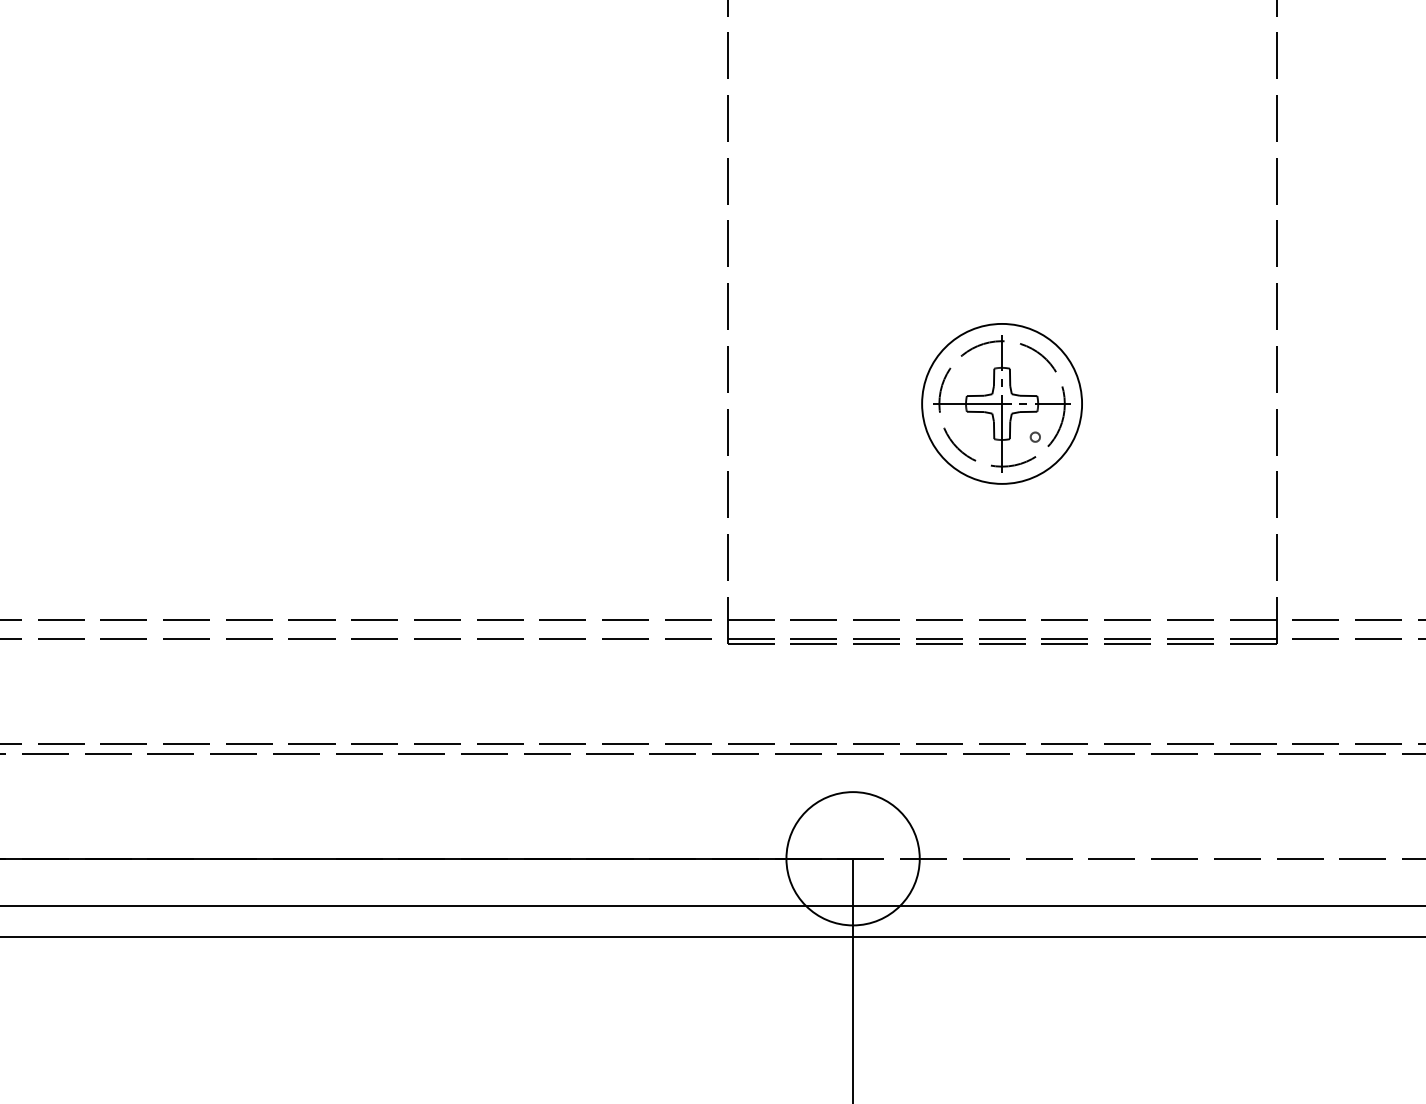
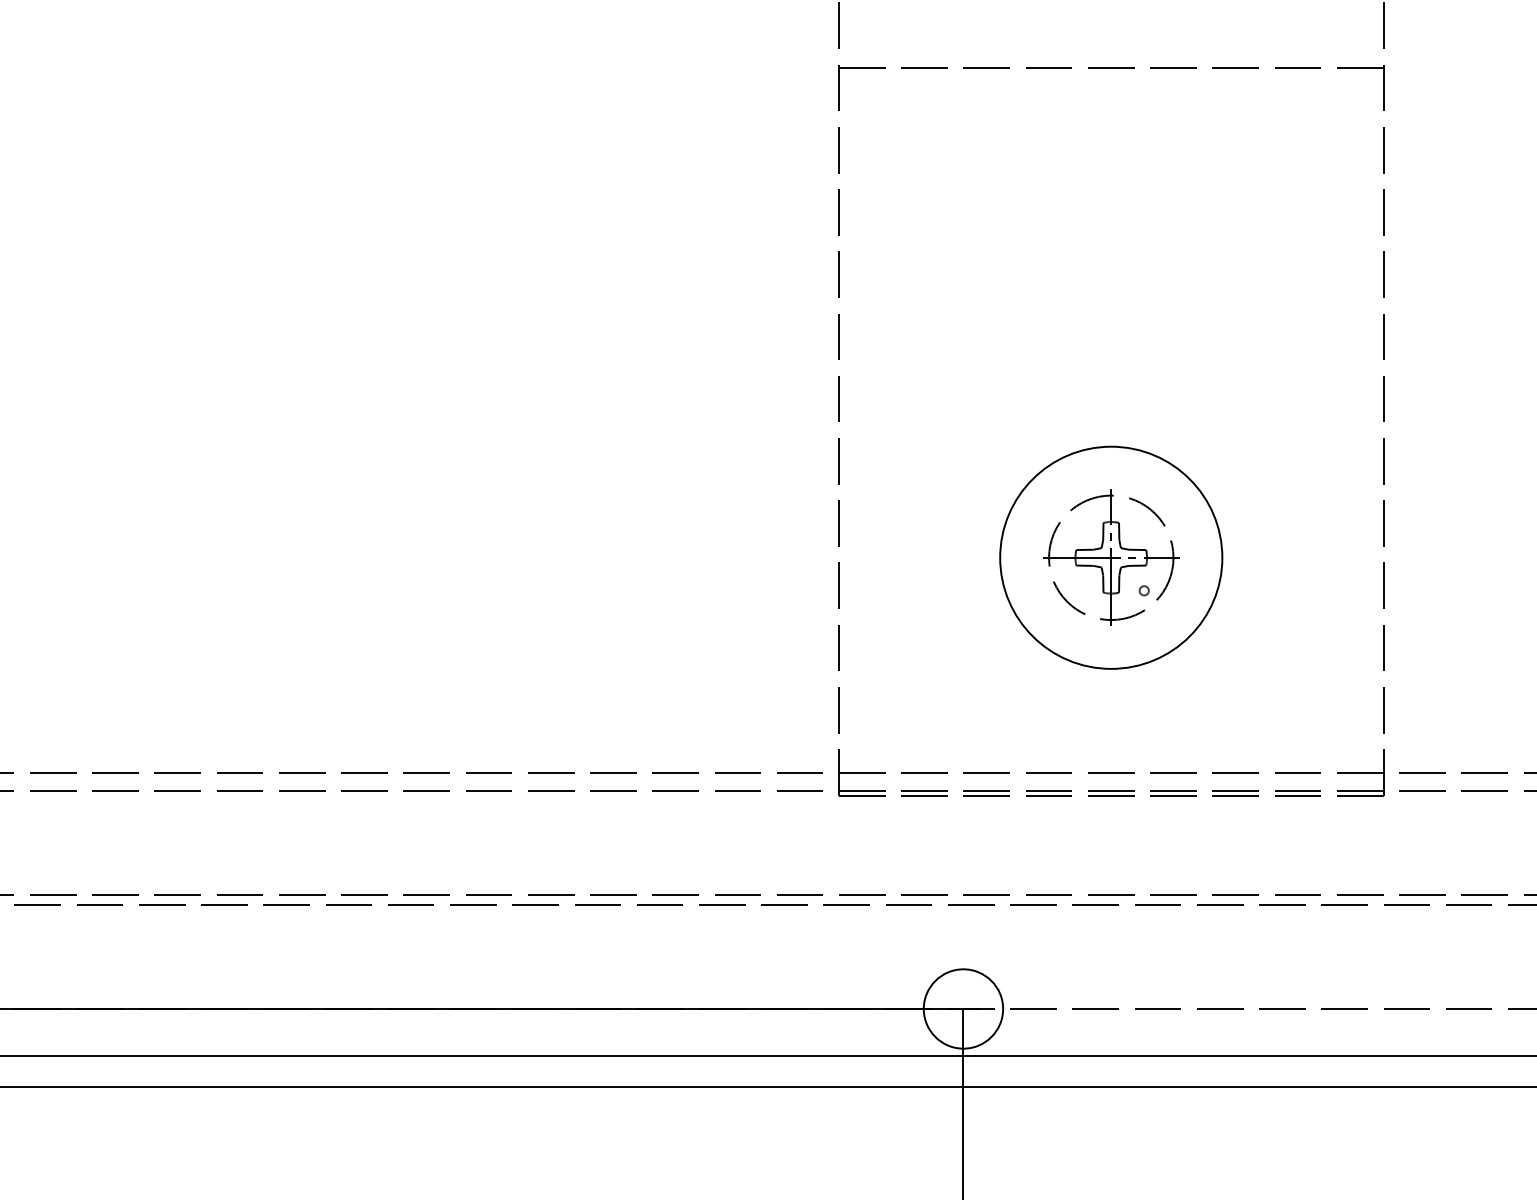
circle: (1001, 403) -> (1110, 557), size x1.4
circle: (853, 858) -> (963, 1008), size x0.6

